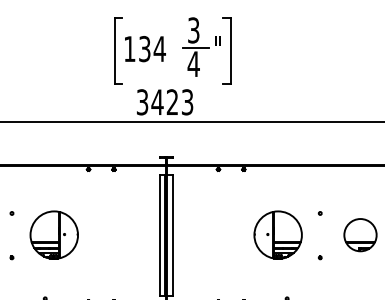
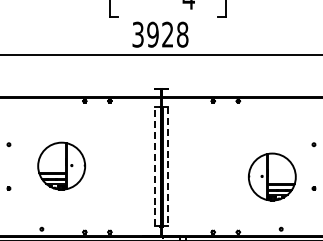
text: (172, 102) -> (167, 34), 3423 -> 3928
part: (53, 234) -> (60, 165), moved
part: (277, 234) -> (271, 176), moved
line: (159, 235) -> (154, 166), solid -> dashed
line: (172, 236) -> (167, 167), solid -> dashed

